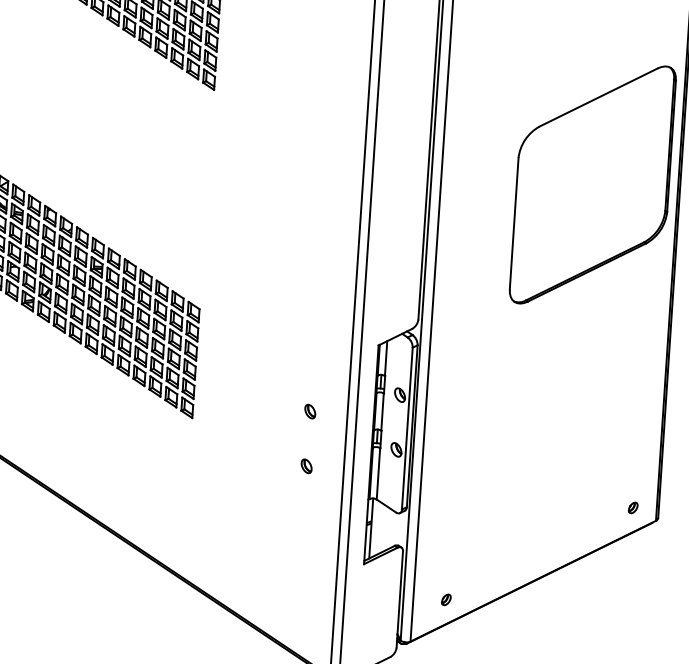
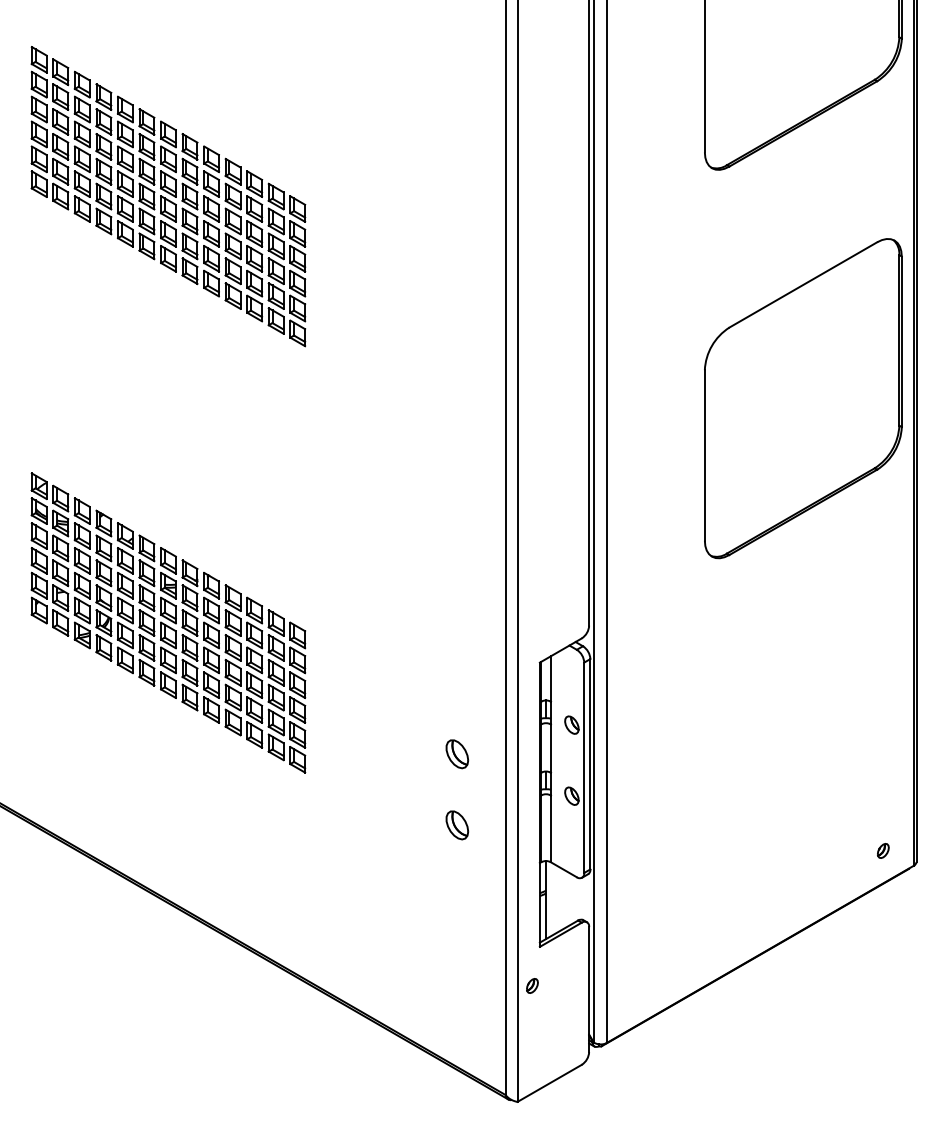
part: (593, 184) -> (803, 398), moved
part: (309, 411) -> (456, 753), size x1.6
part: (306, 465) -> (456, 824), size x1.6
part: (446, 599) -> (532, 985), moved

